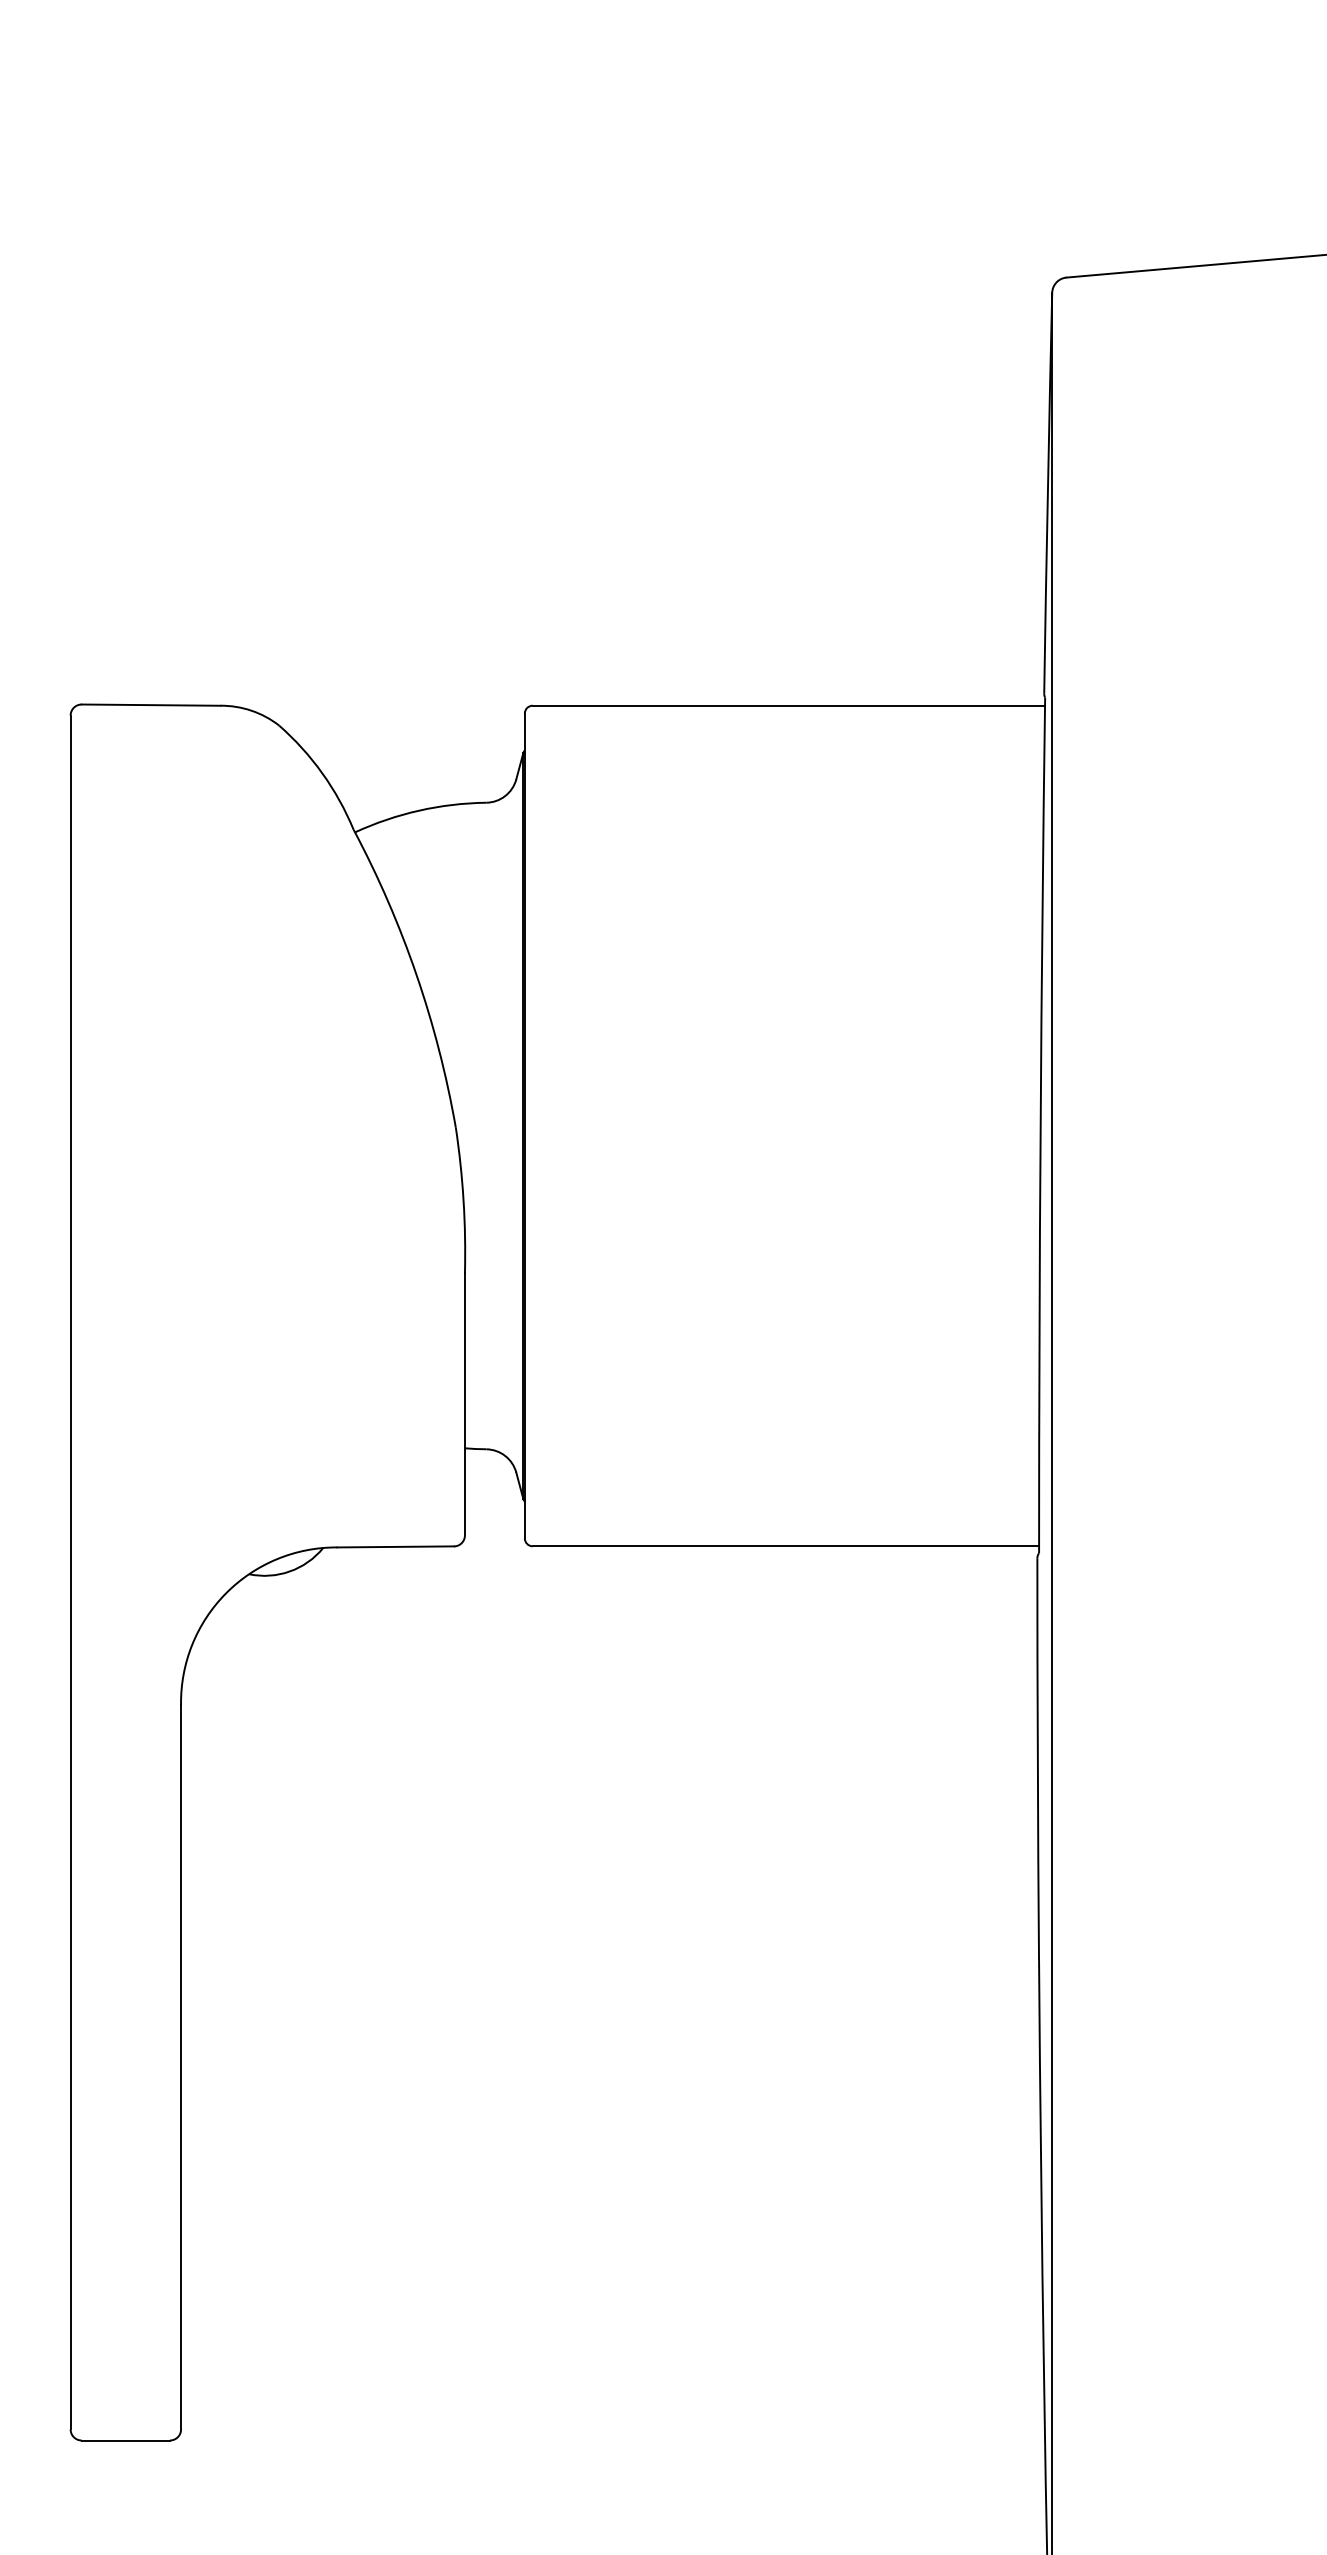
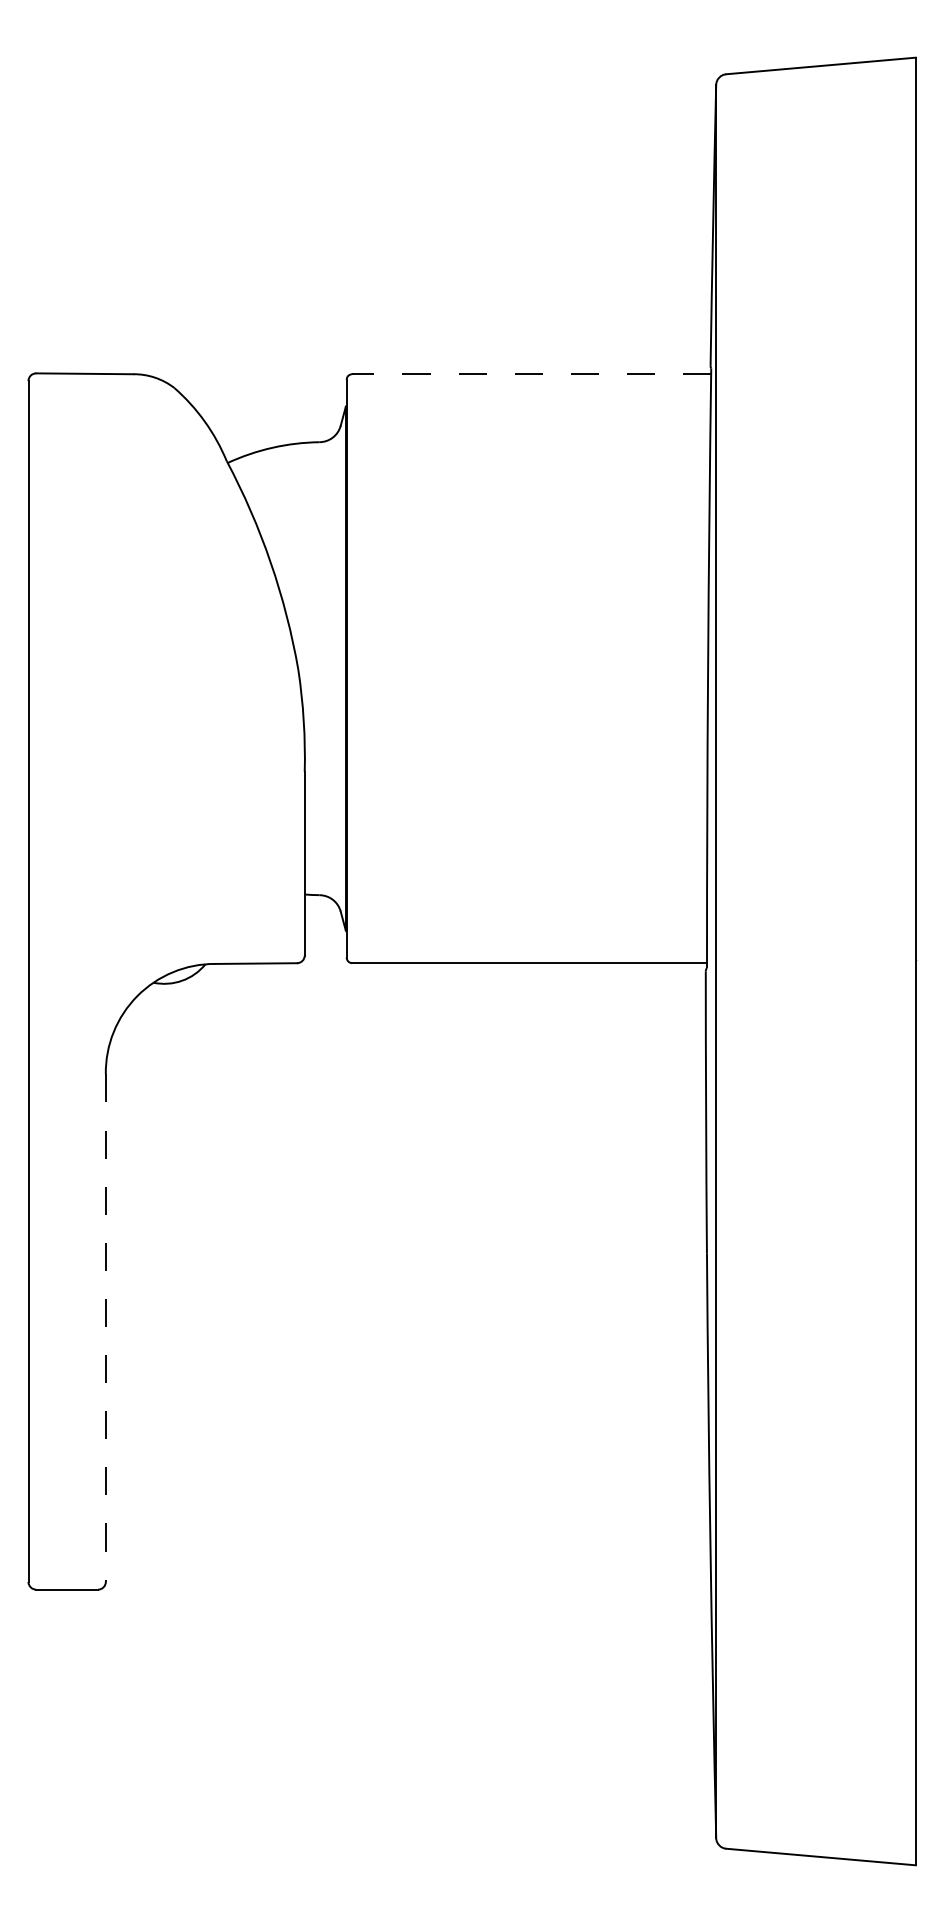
line: (788, 706) -> (531, 374), solid -> dashed
line: (180, 2067) -> (105, 1328), solid -> dashed

